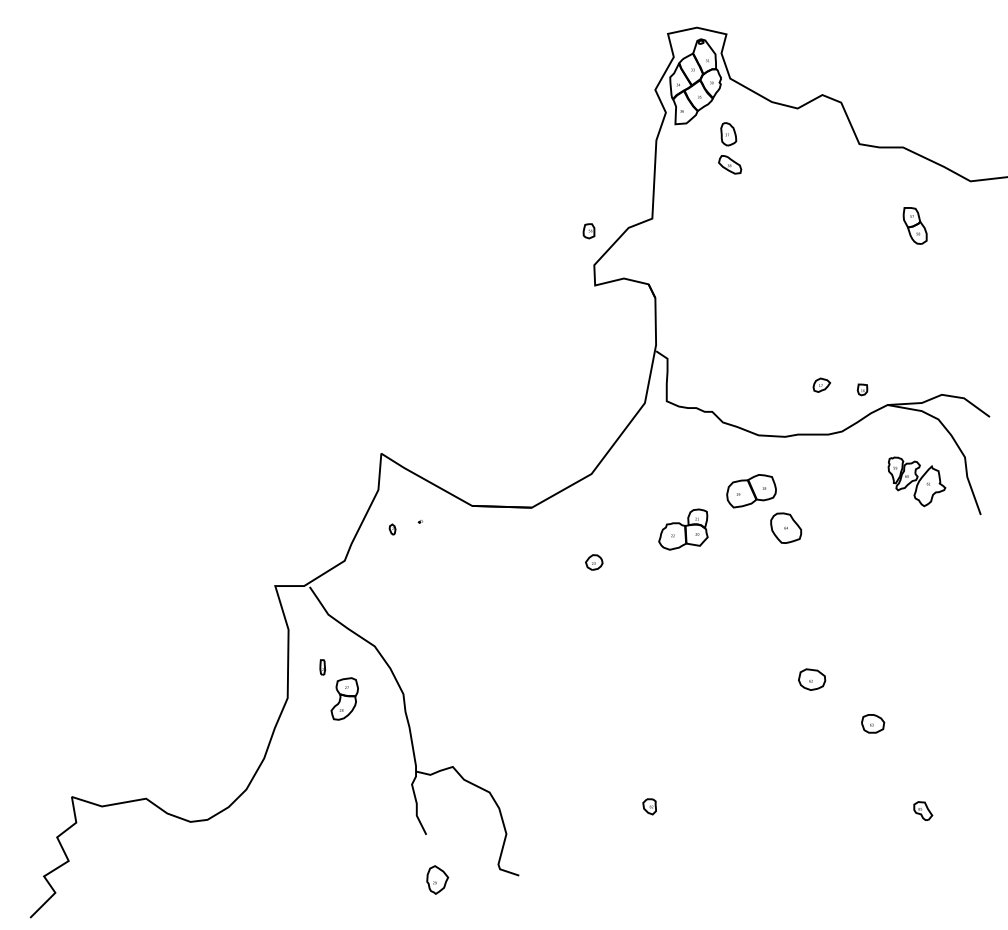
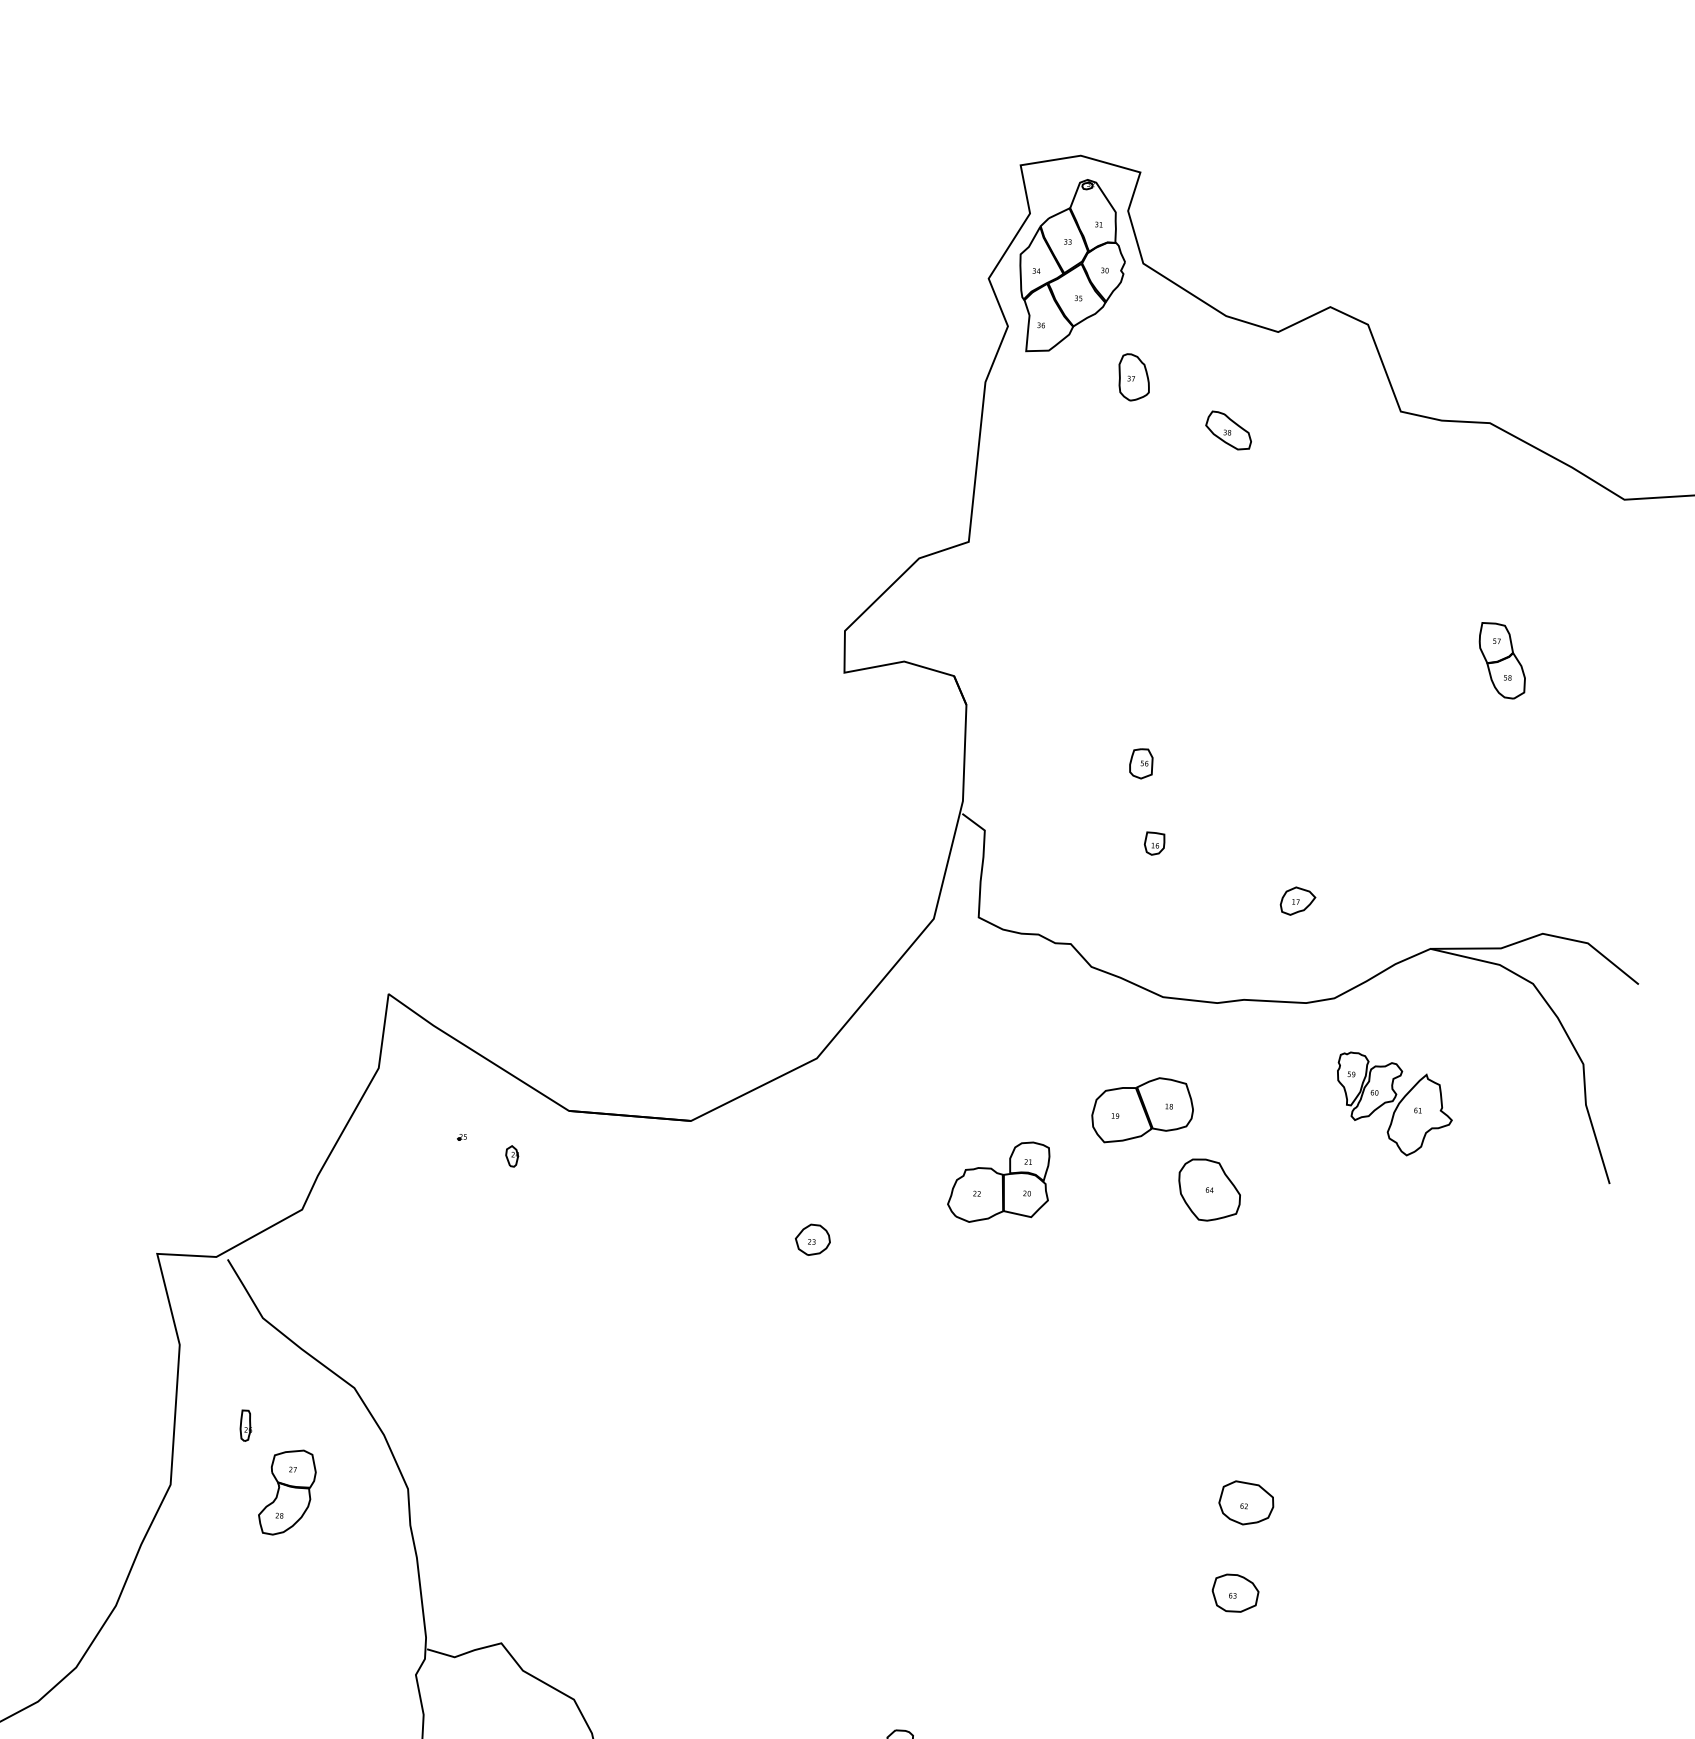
part: (730, 164) -> (1229, 430), moved
part: (914, 225) -> (1500, 659), moved
part: (588, 231) -> (1140, 764), moved
part: (862, 389) -> (1154, 842), moved
part: (916, 481) -> (1393, 1103), moved
part: (392, 529) -> (511, 1156), moved
part: (873, 723) -> (1236, 1592), moved

